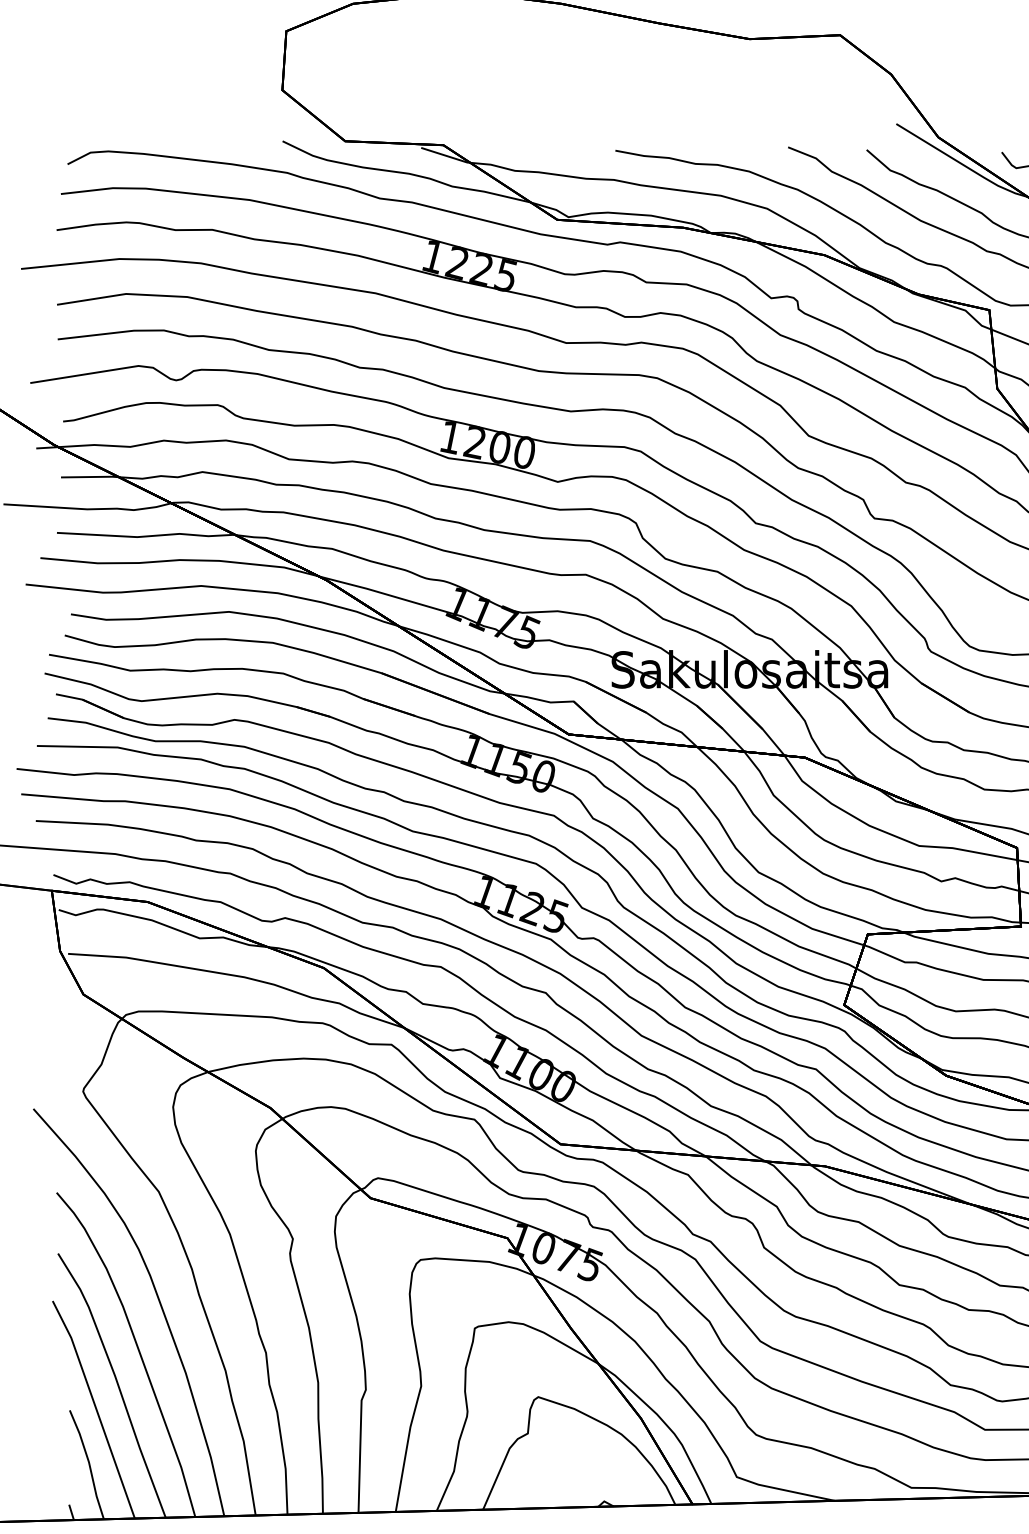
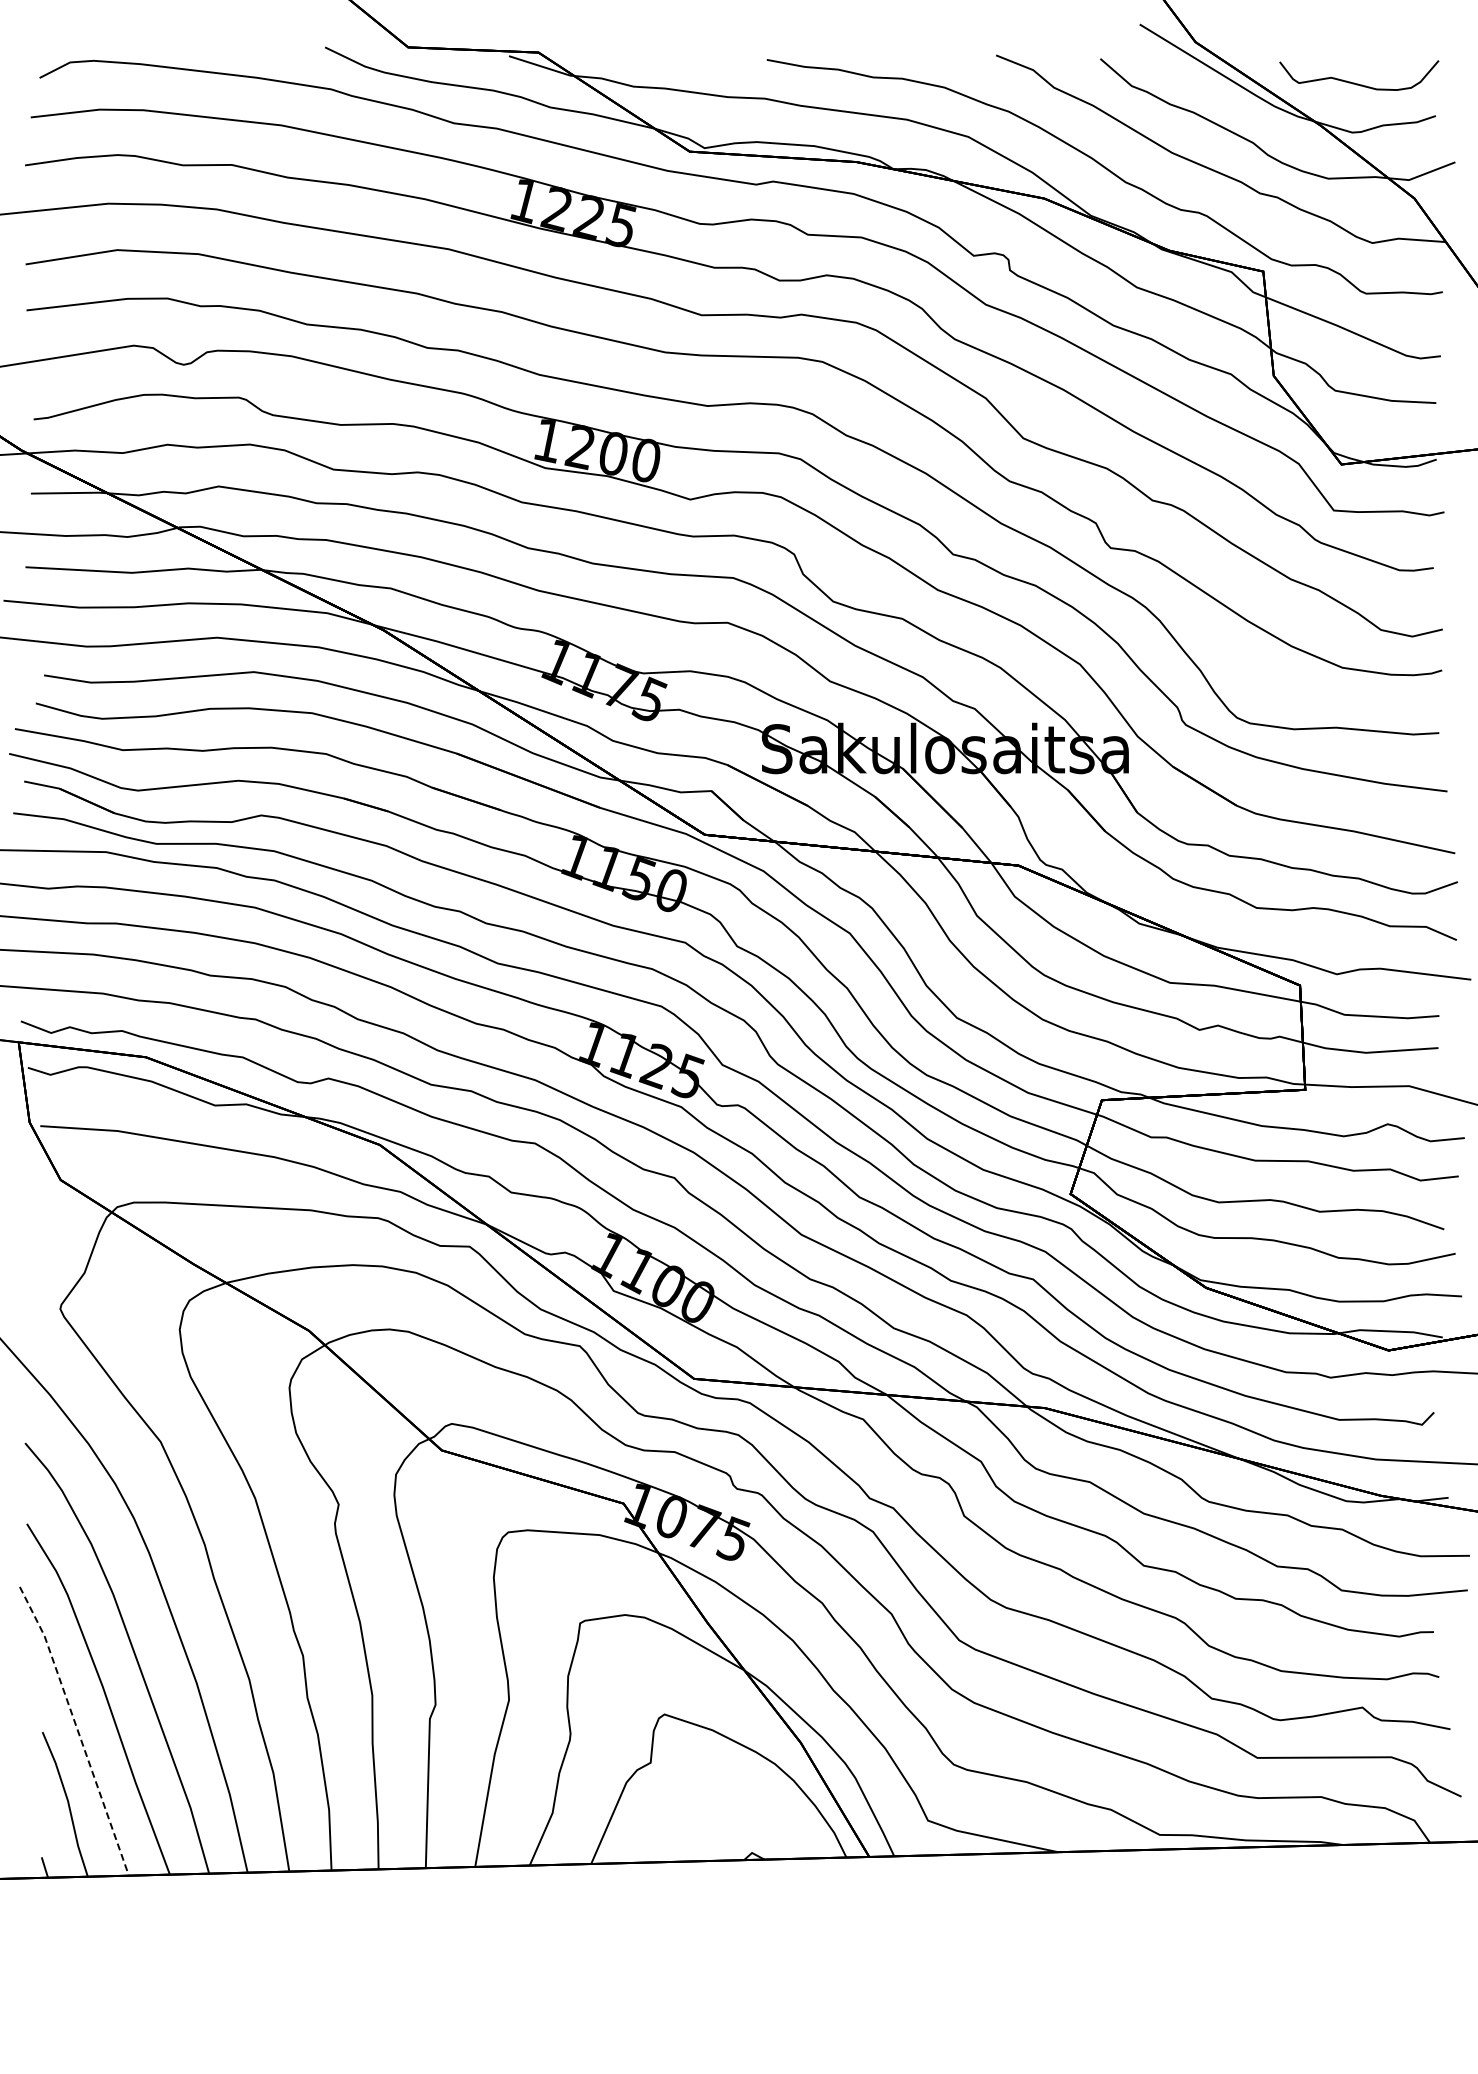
line: (96, 1408) -> (77, 1729), solid -> dashed

